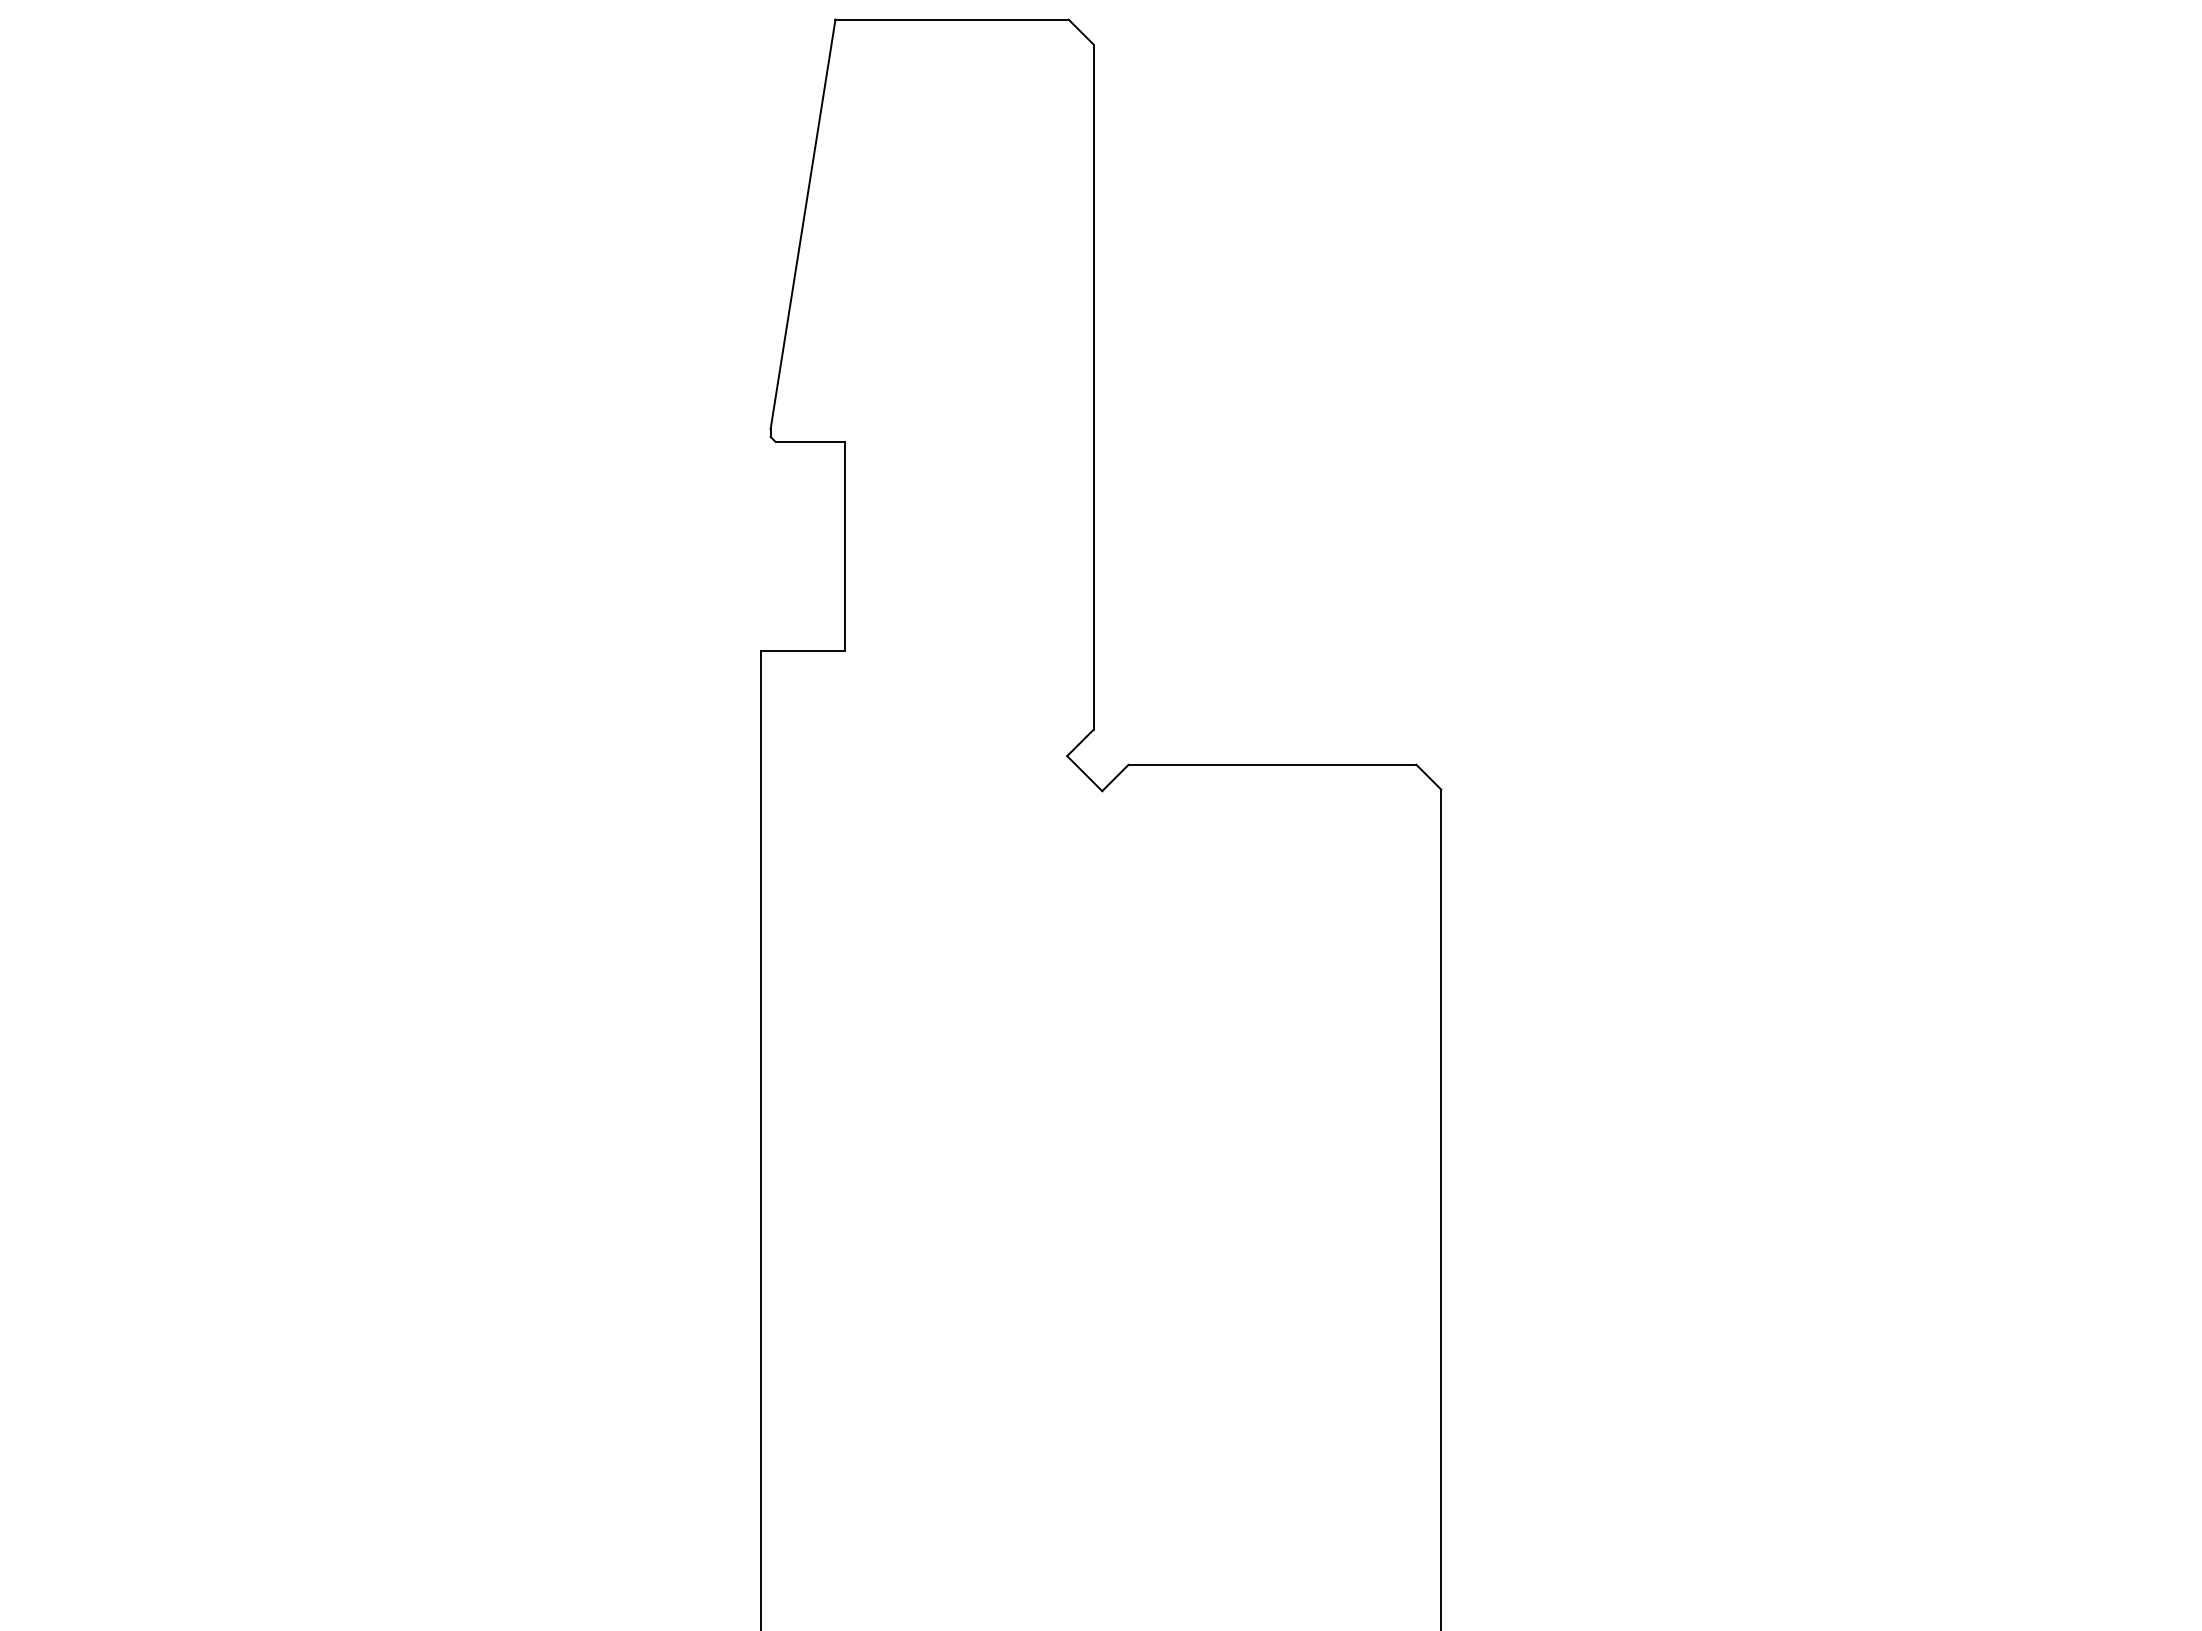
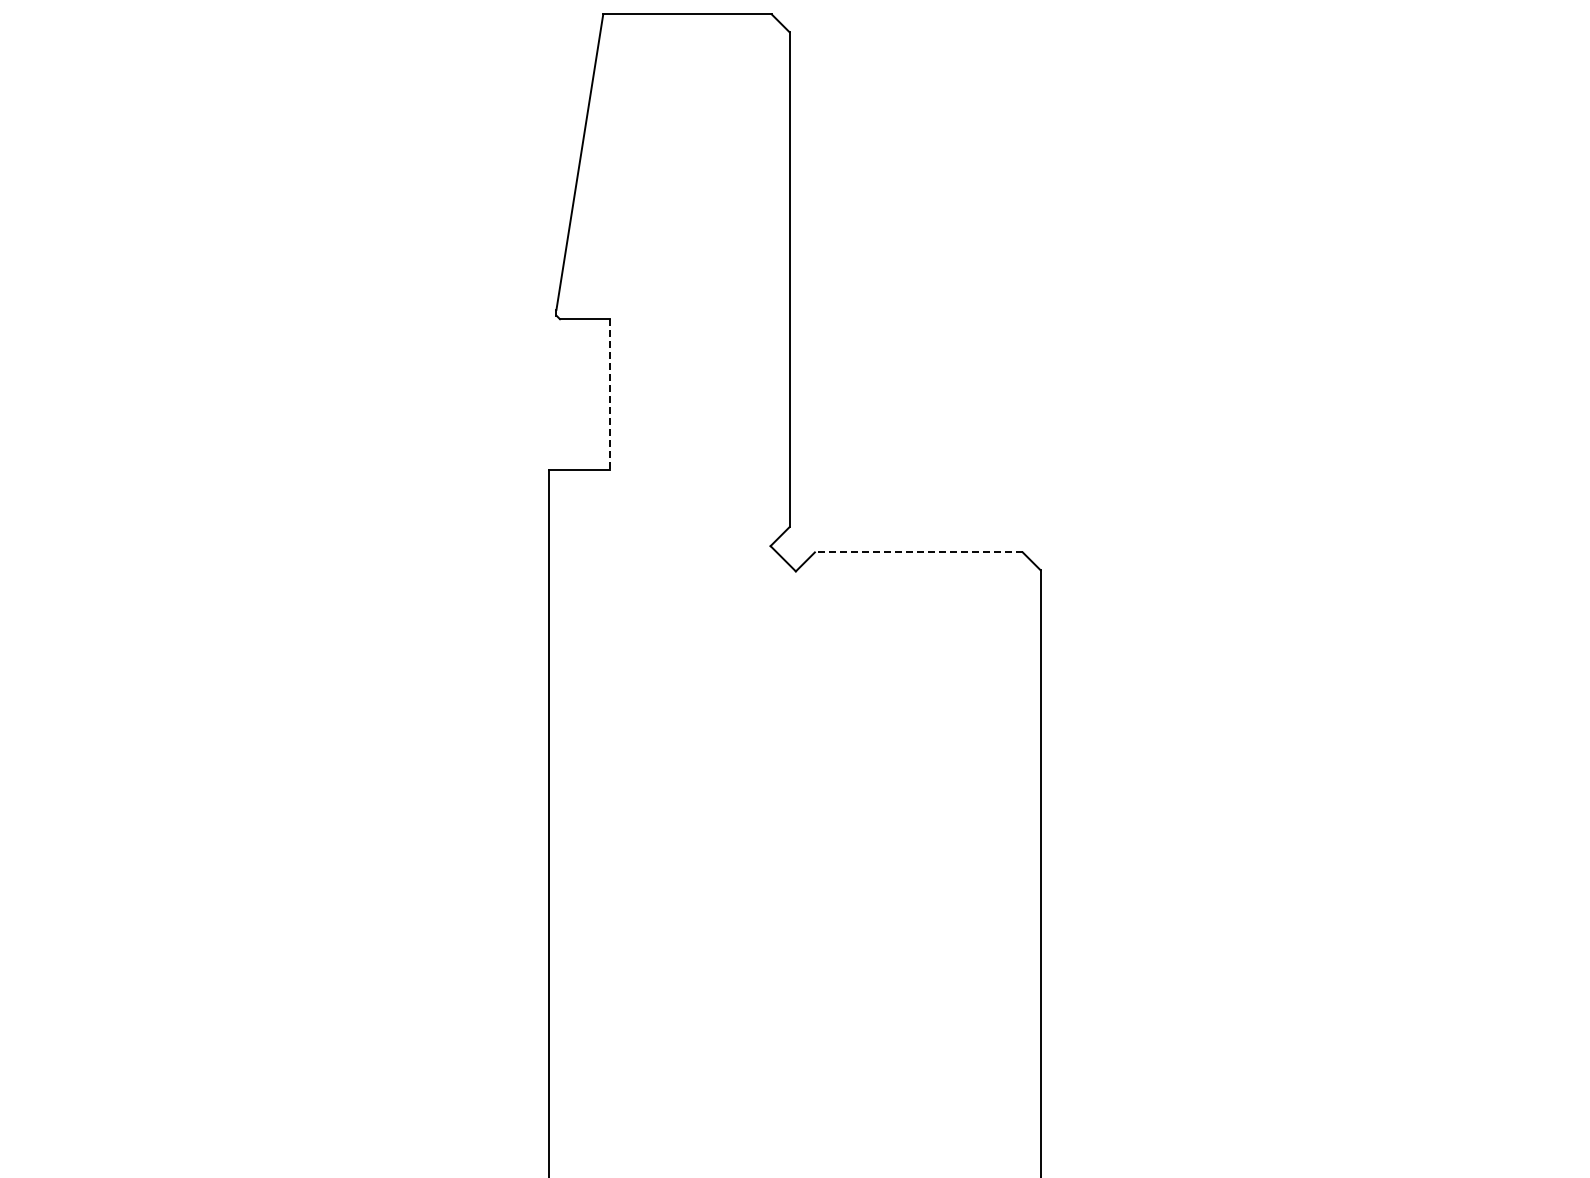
line: (845, 547) -> (610, 395), solid -> dashed
line: (1272, 764) -> (918, 552), solid -> dashed

